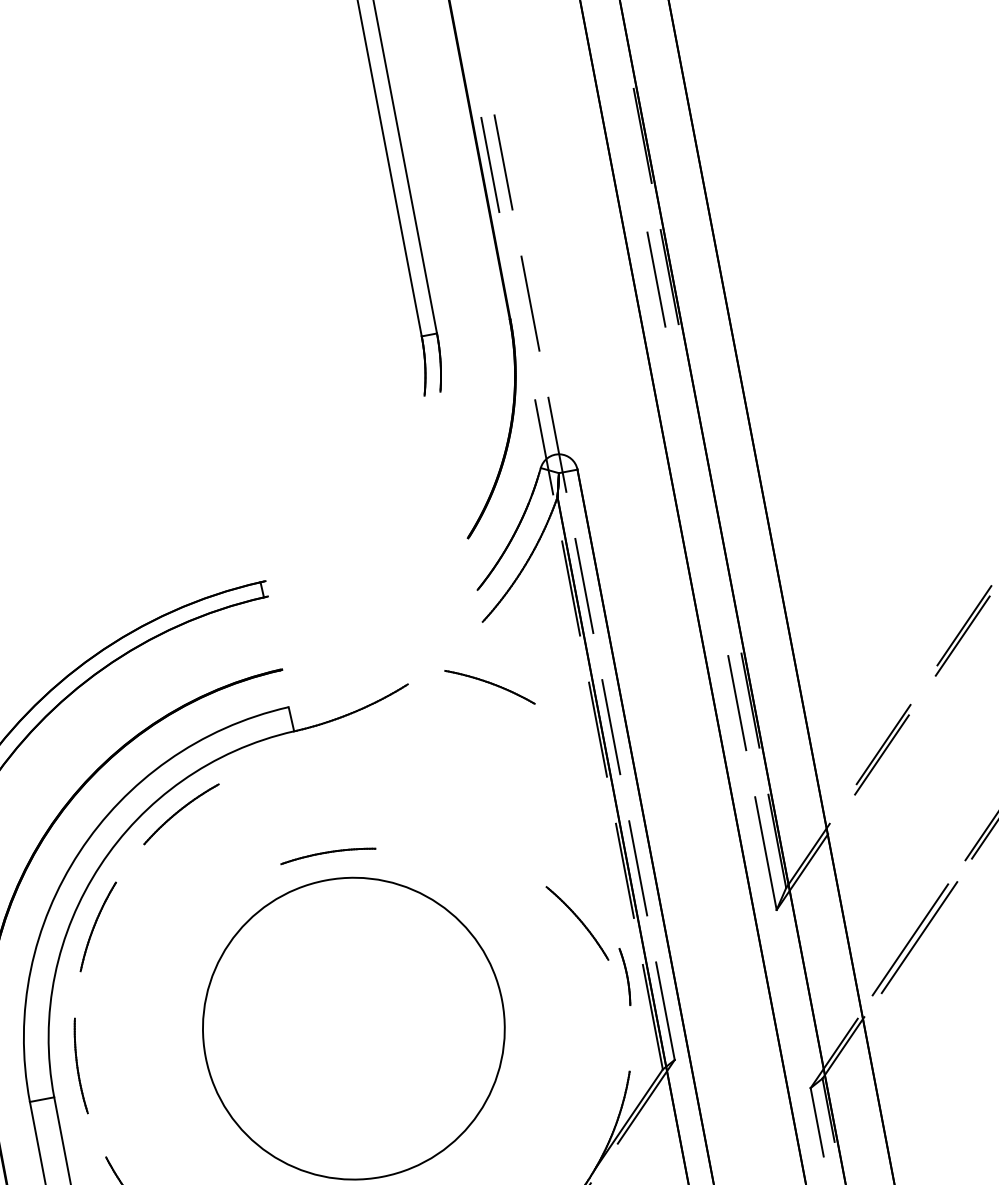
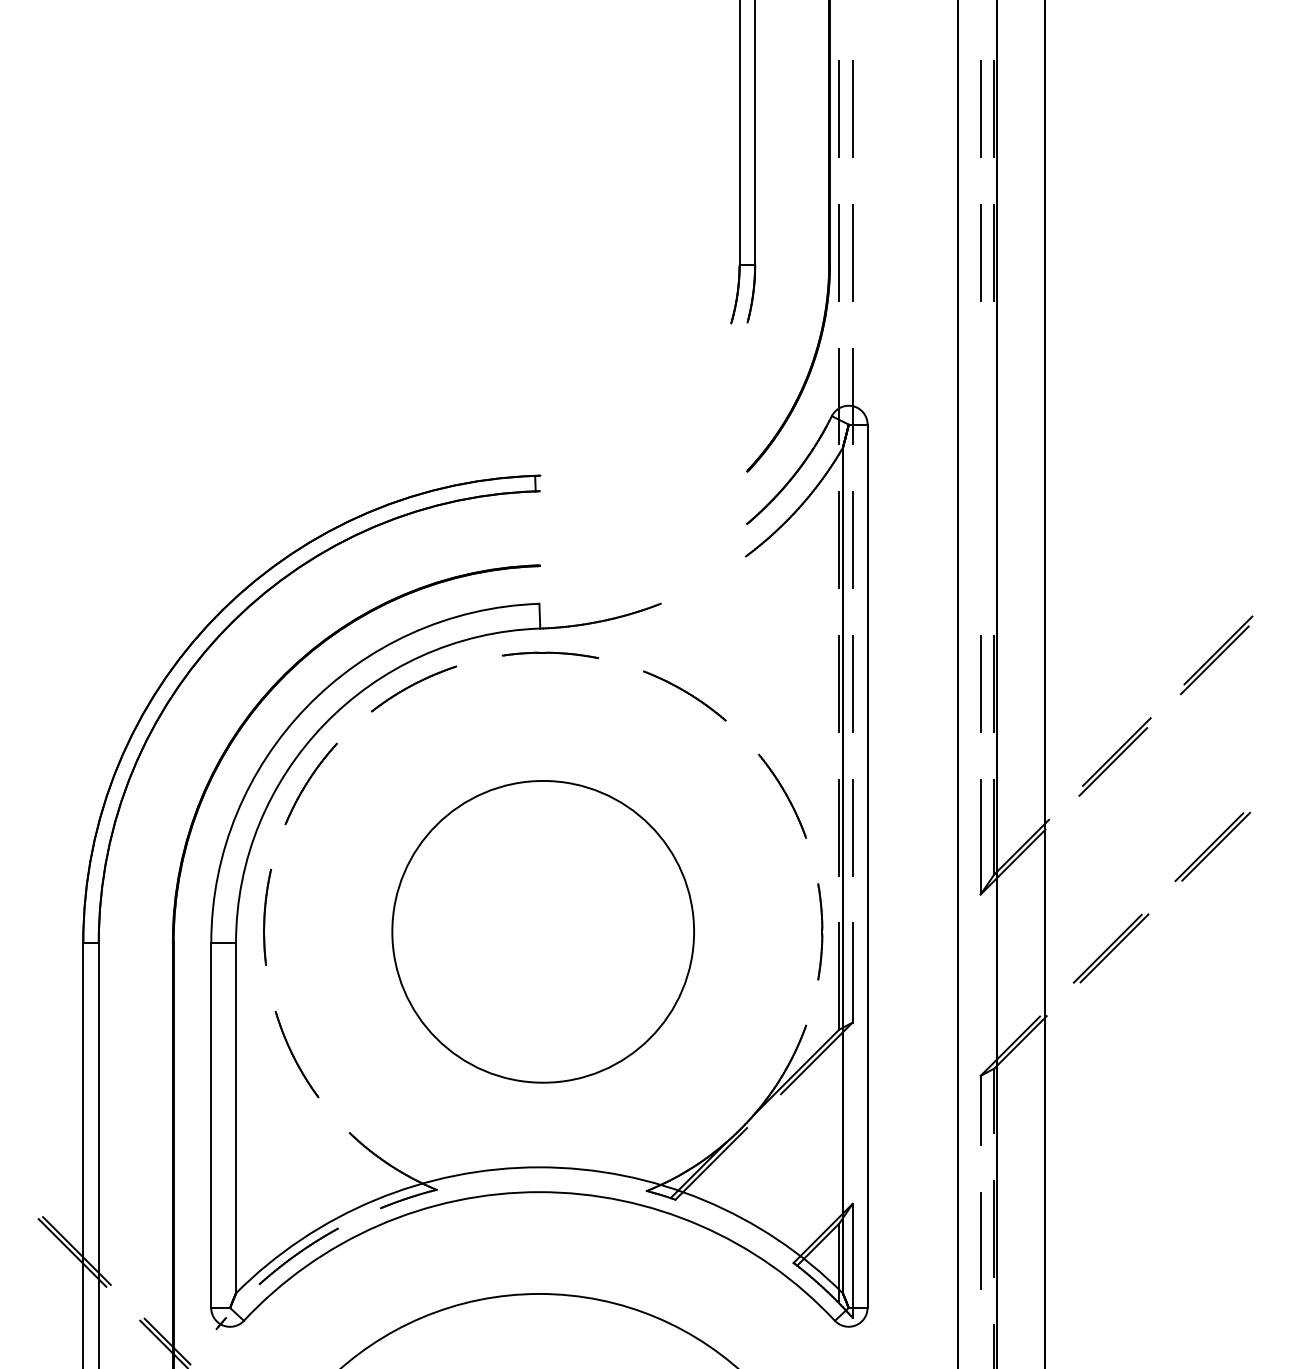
line: (629, 137) -> (980, 108), added
line: (517, 305) -> (839, 252), added
part: (489, 686) -> (684, 695), moved
part: (327, 855) -> (549, 655), moved
part: (577, 922) -> (782, 795), moved
part: (914, 938) -> (1110, 948), size x0.71
part: (626, 976) -> (820, 931), size x1.67

